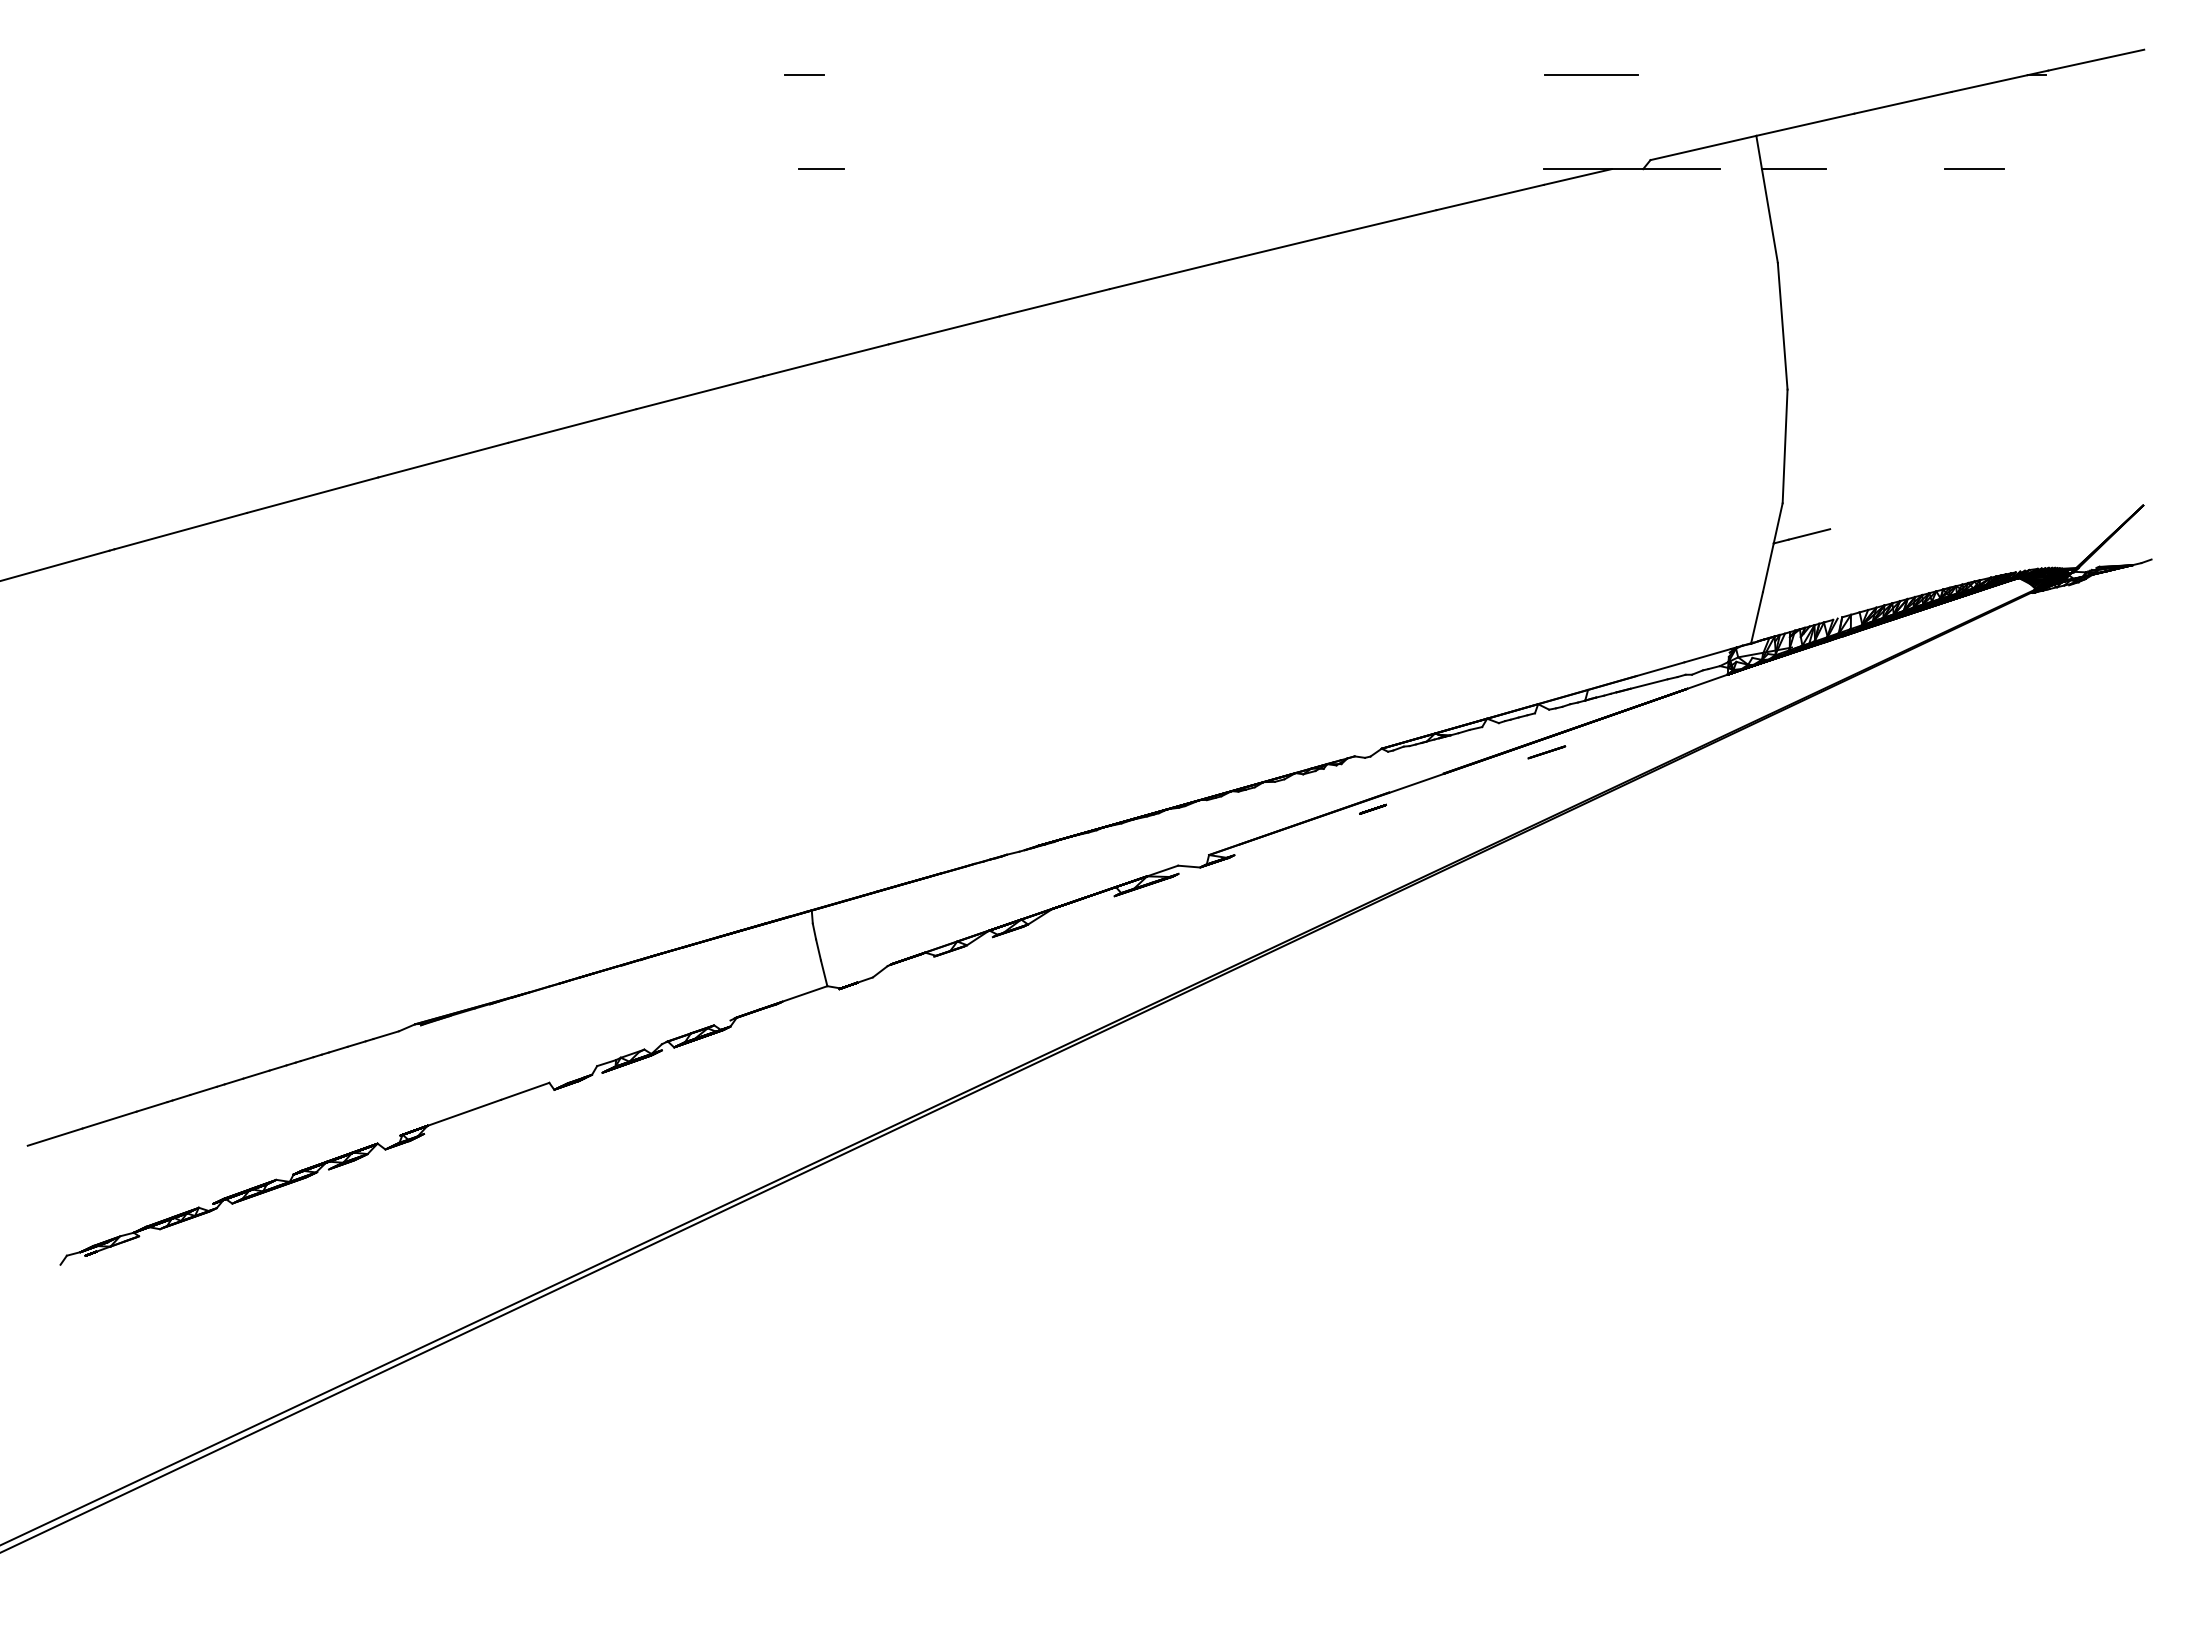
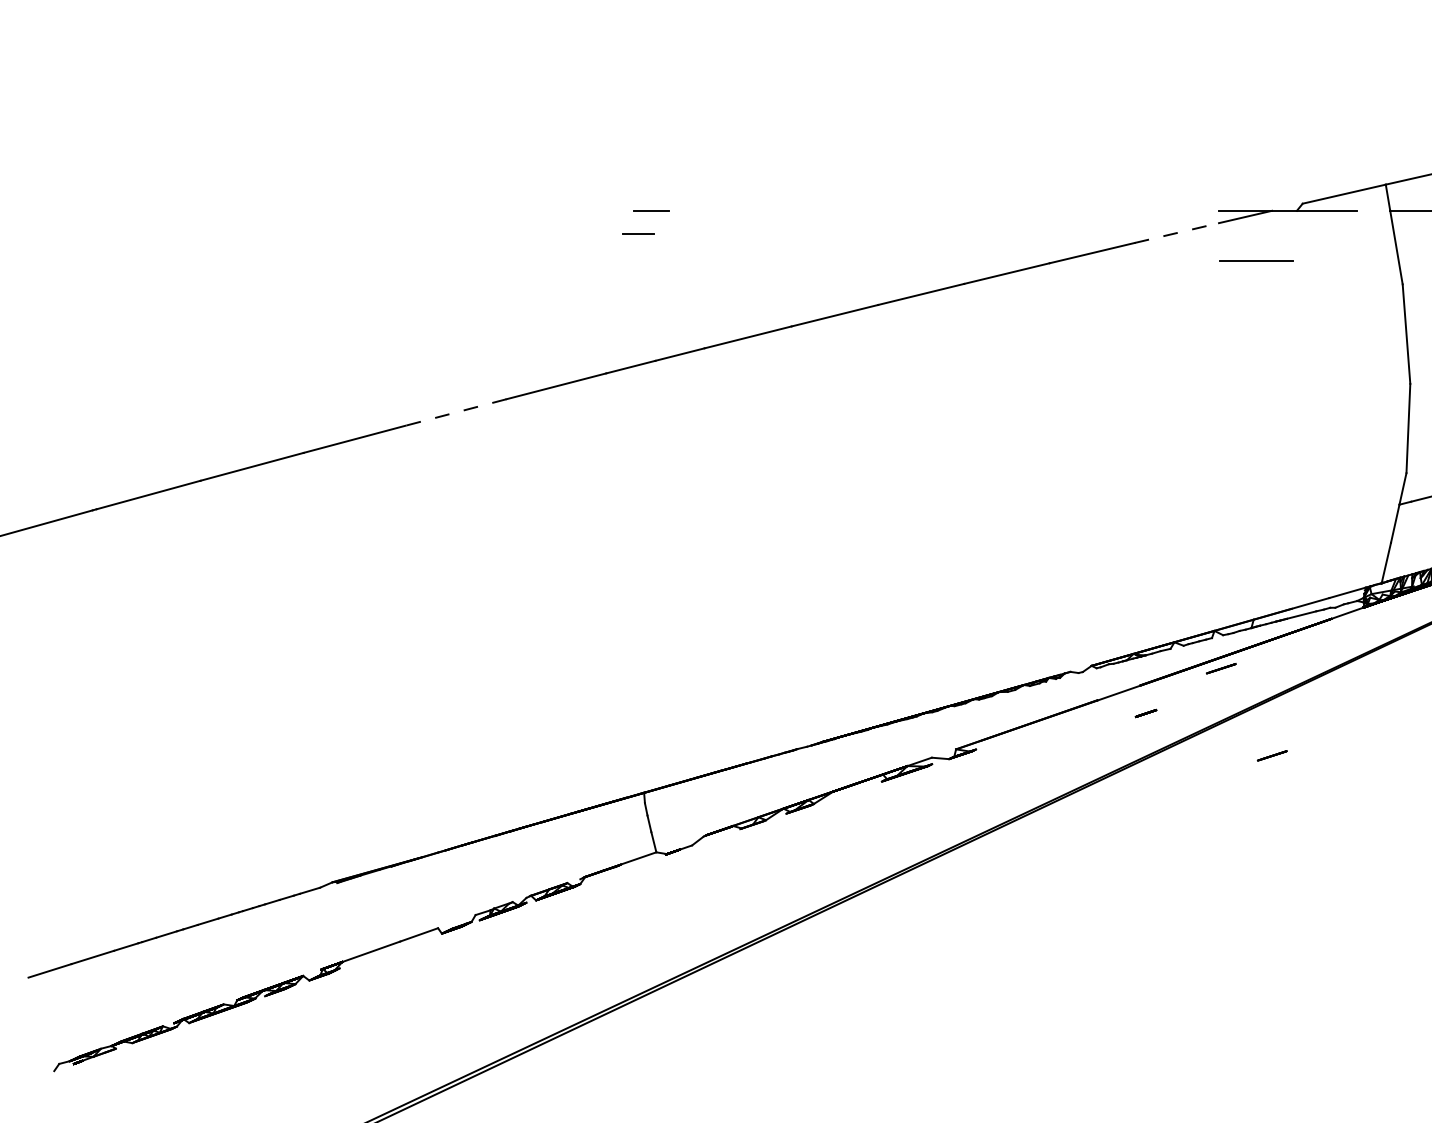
line: (804, 74) -> (638, 233), moved
line: (1591, 74) -> (1256, 260), moved
line: (1490, 197) -> (1177, 233), solid -> dashed
line: (571, 426) -> (455, 412), solid -> dashed
line: (1372, 808) -> (1145, 712), moved
line: (1611, 863) -> (1272, 755), added

